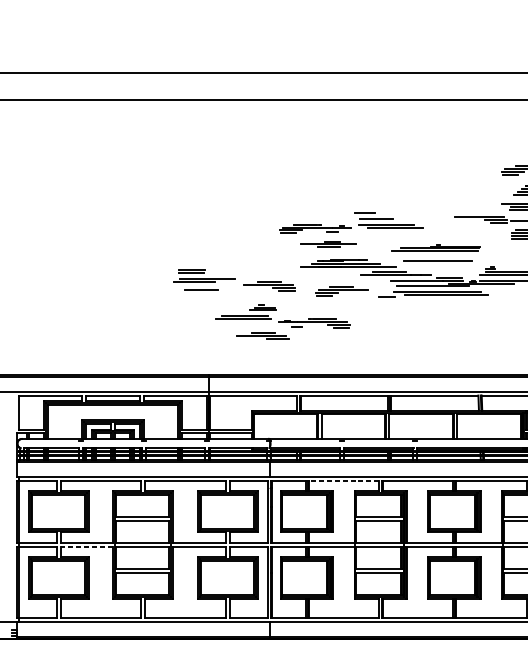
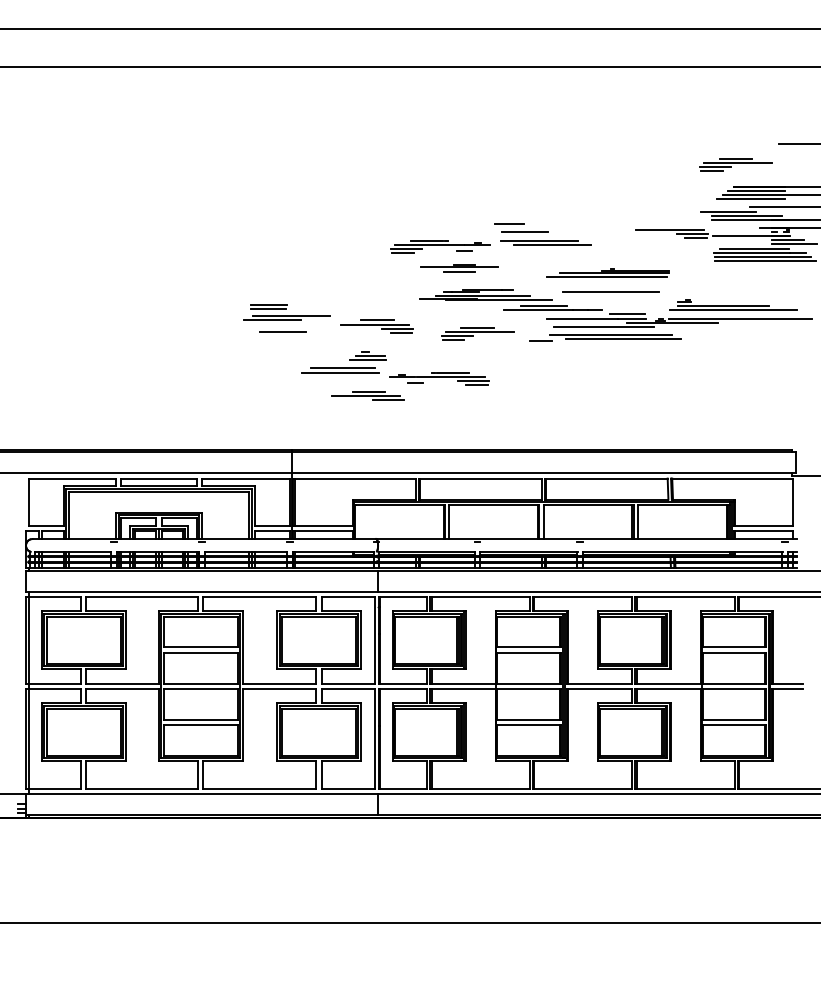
line: (343, 480) -> (480, 596), dashed -> solid
line: (86, 546) -> (122, 688), dashed -> solid

